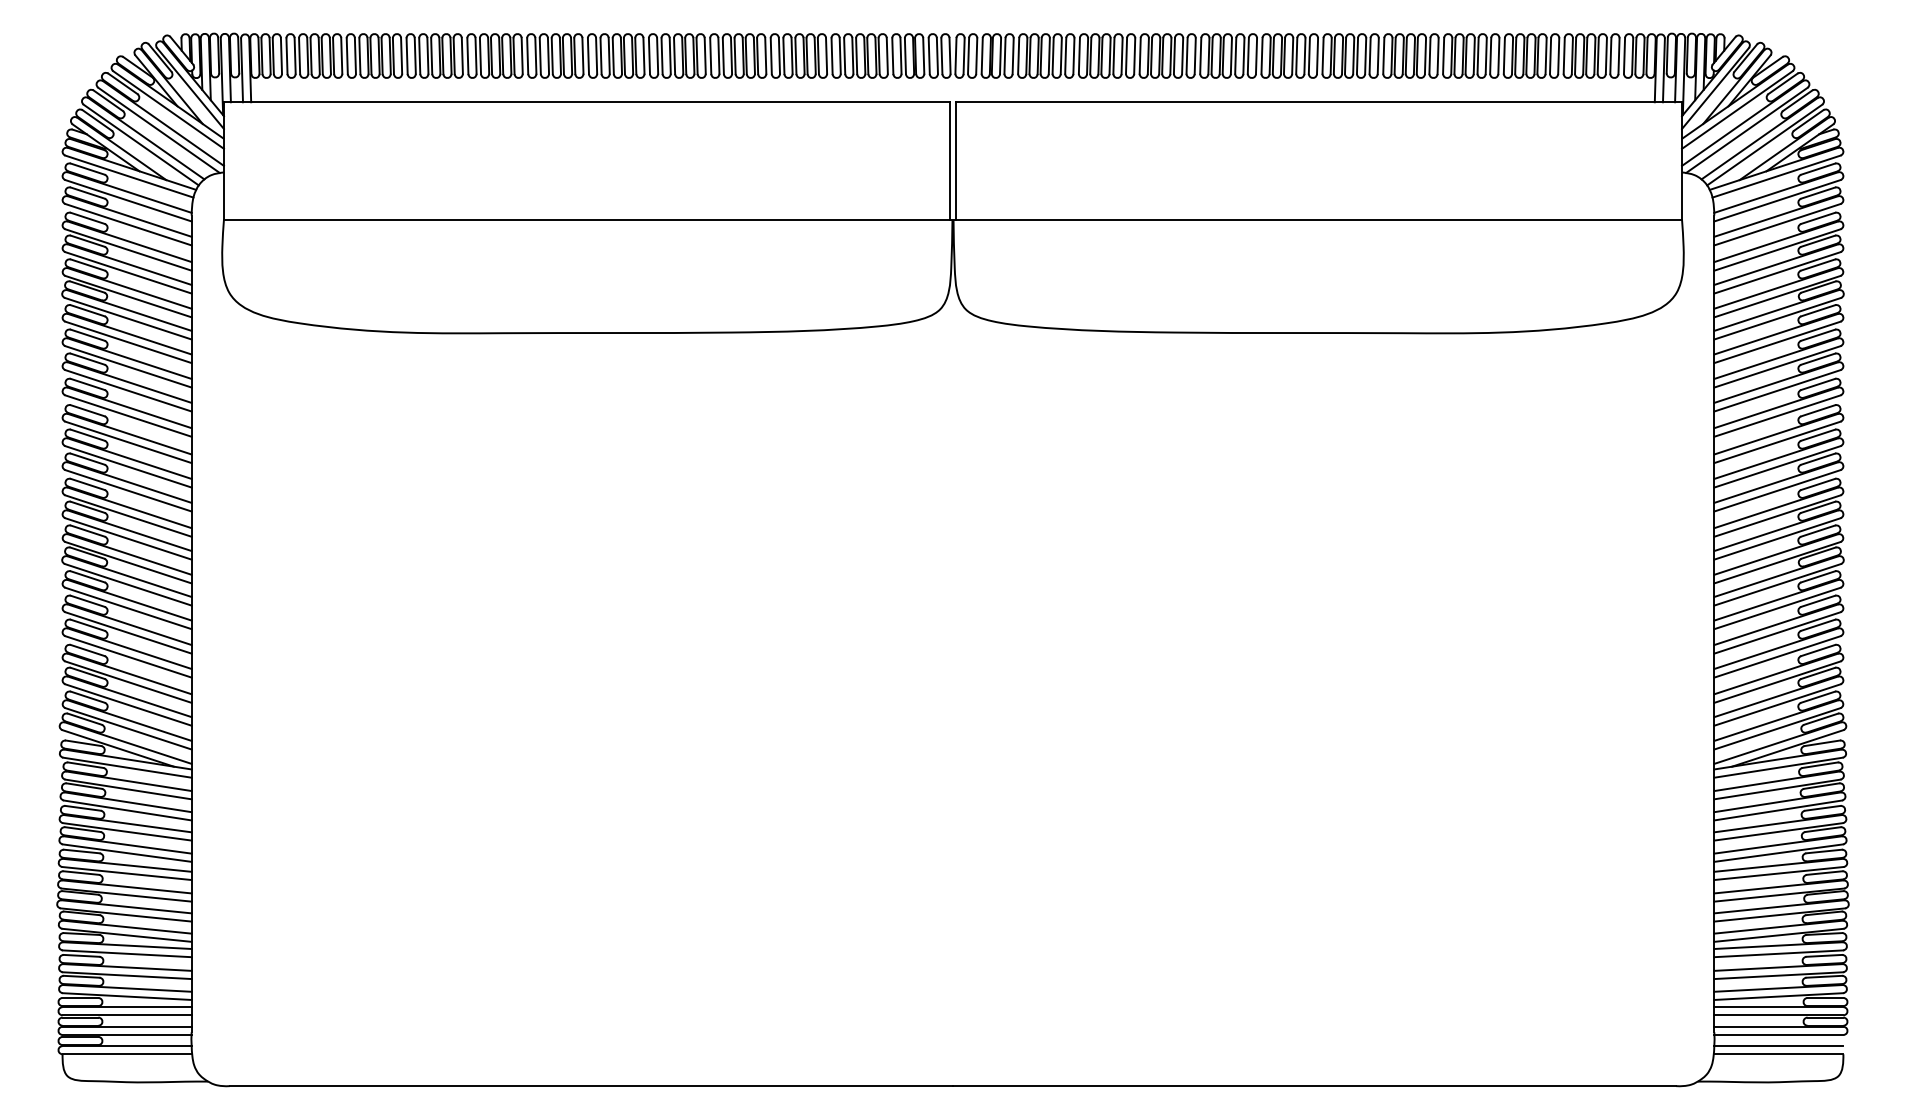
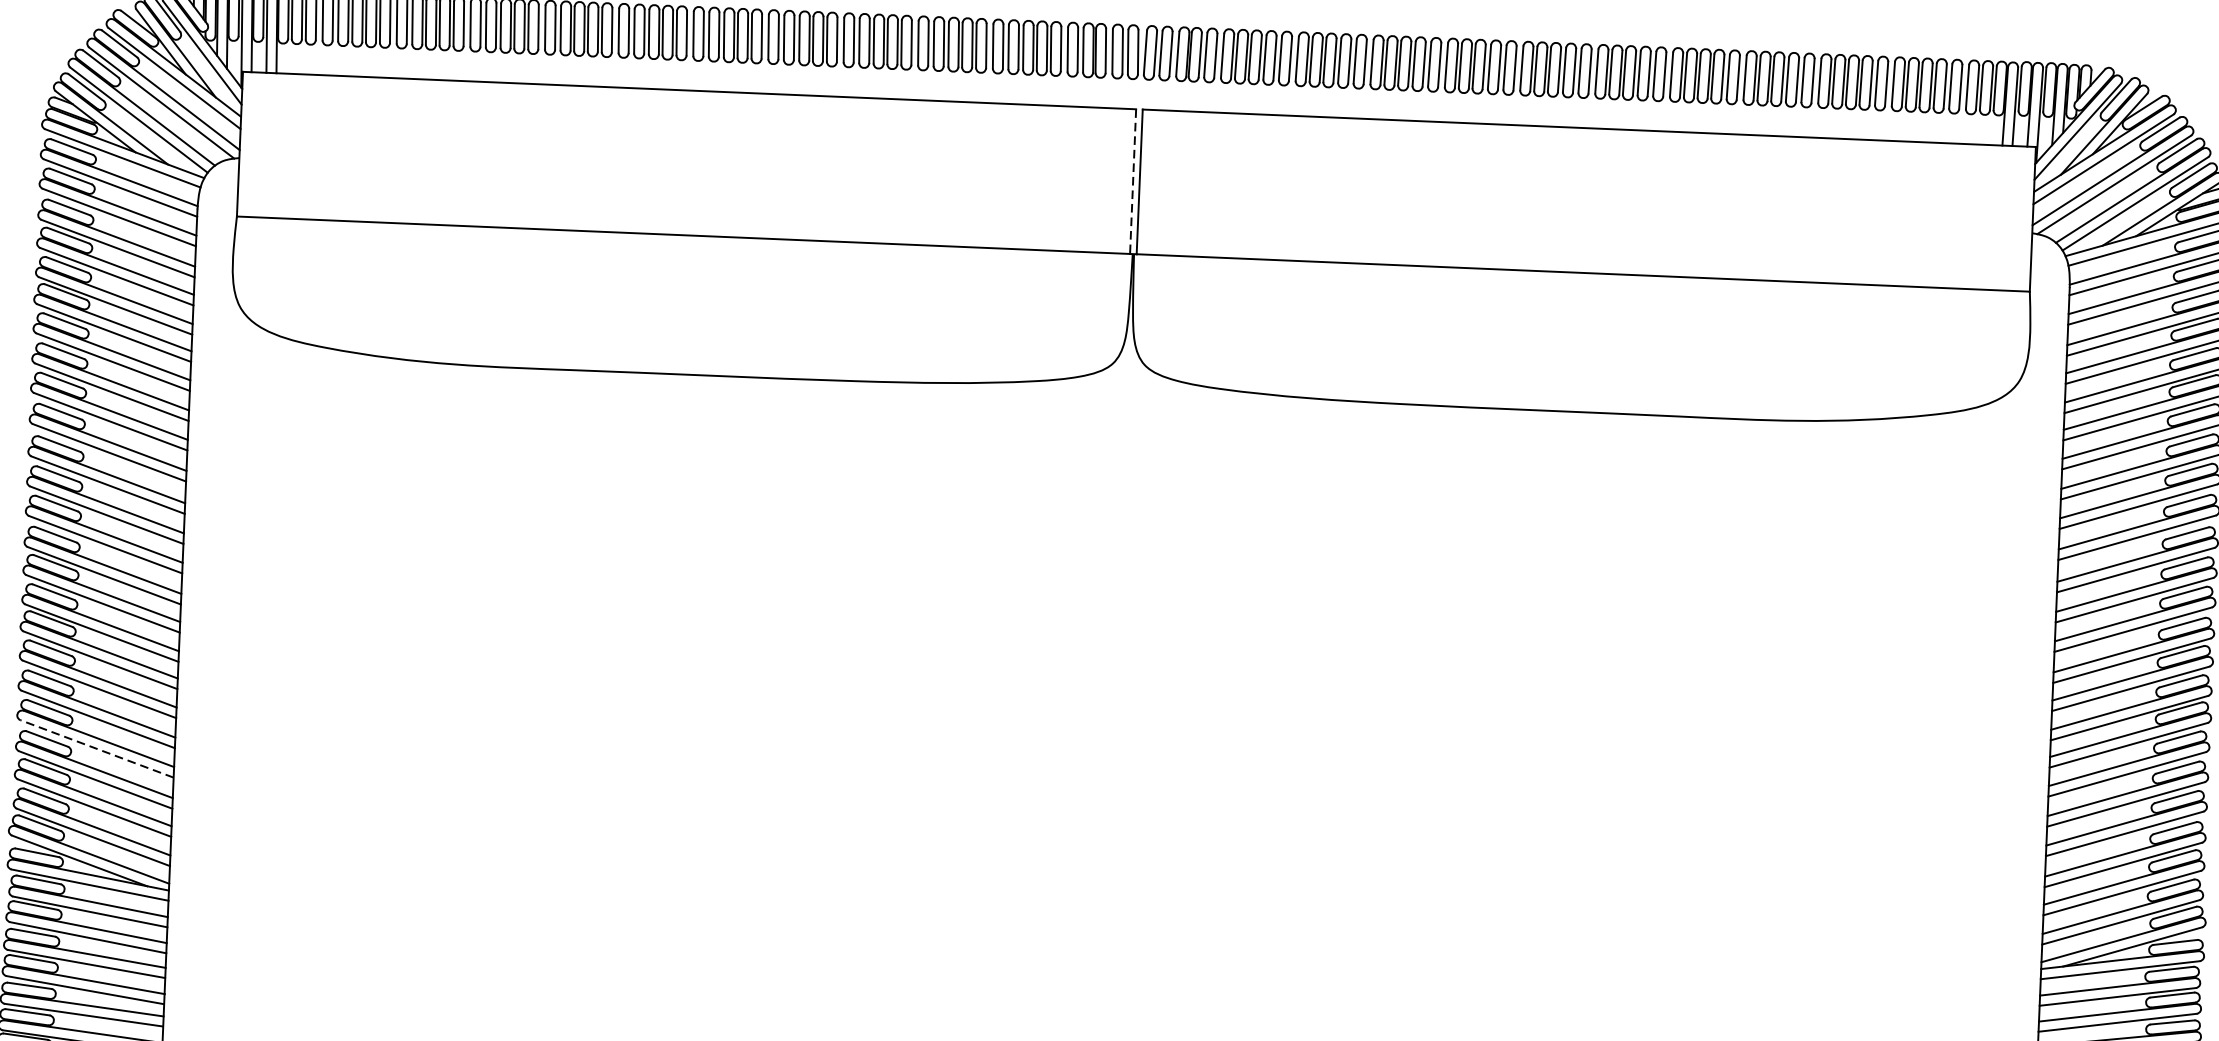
line: (950, 161) -> (1133, 182), solid -> dashed
line: (128, 656) -> (97, 748), solid -> dashed

